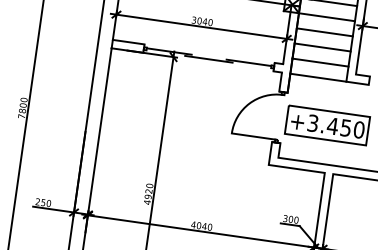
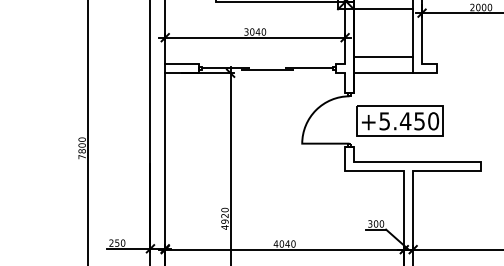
line: (324, 32) -> (383, 25), removed
line: (322, 47) -> (383, 41), removed
text: (312, 122) -> (384, 120), +3.450 -> +5.450

